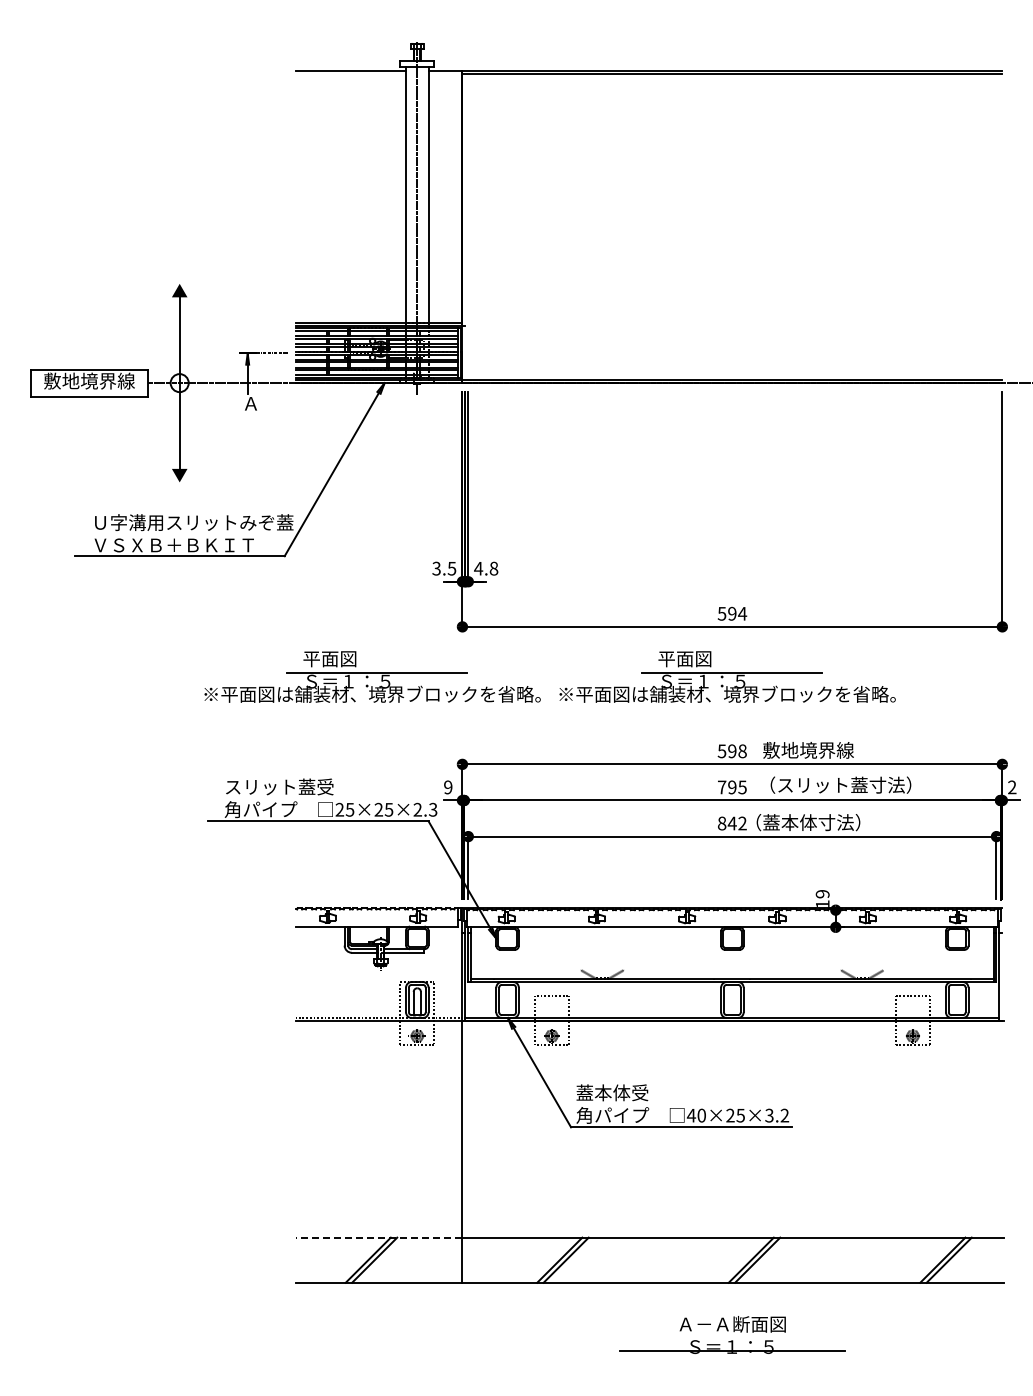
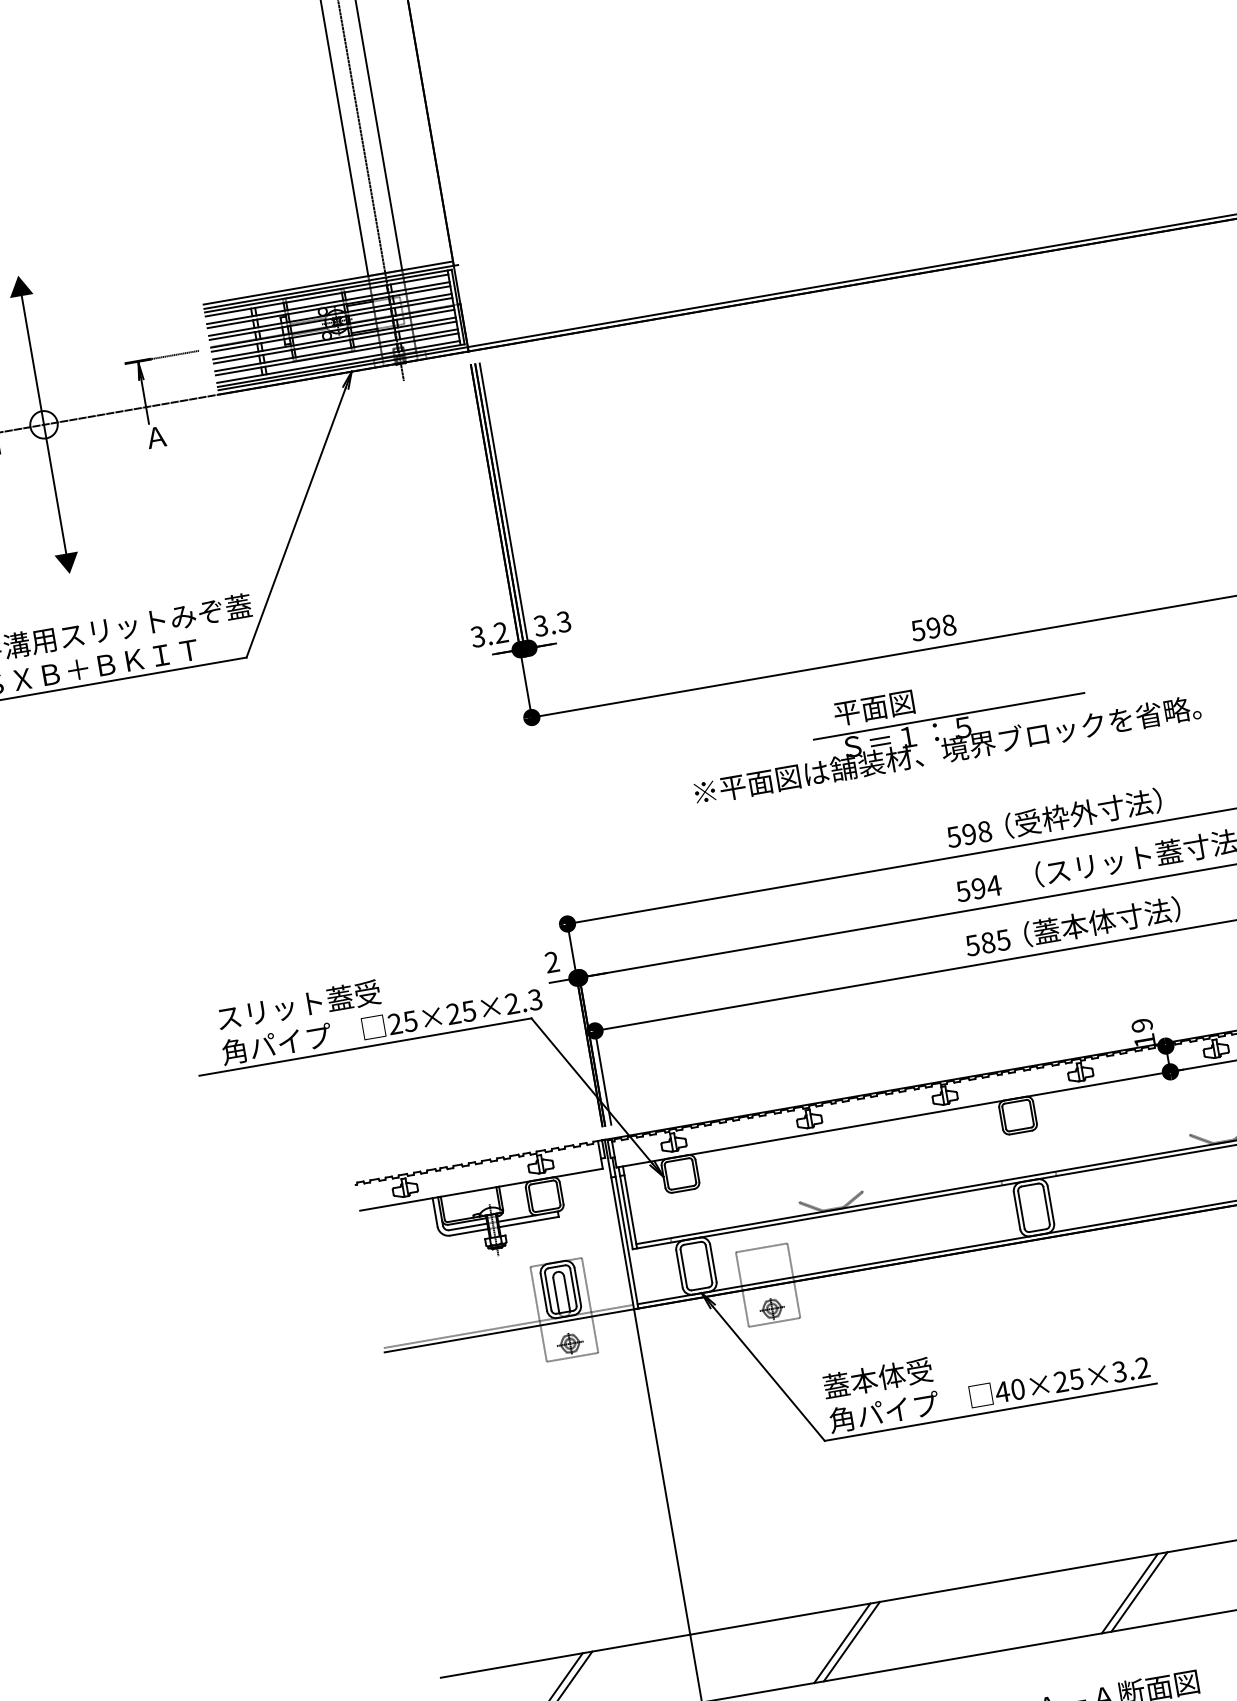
text: (451, 568) -> (500, 632), 3.5 -> 3.2
text: (486, 568) -> (552, 623), 4.8 -> 3.3
text: (742, 613) -> (948, 624), 594 -> 598
part: (372, 676) -> (409, 815), removed
text: (808, 749) -> (1083, 811), 敷地境界線 -> （受枠外寸法）
text: (448, 787) -> (552, 962), 9 -> 2
text: (732, 787) -> (979, 888), 795 -> 594
text: (731, 823) -> (986, 942), 842 -> 585
line: (378, 1237) -> (564, 1656), dashed -> solid

